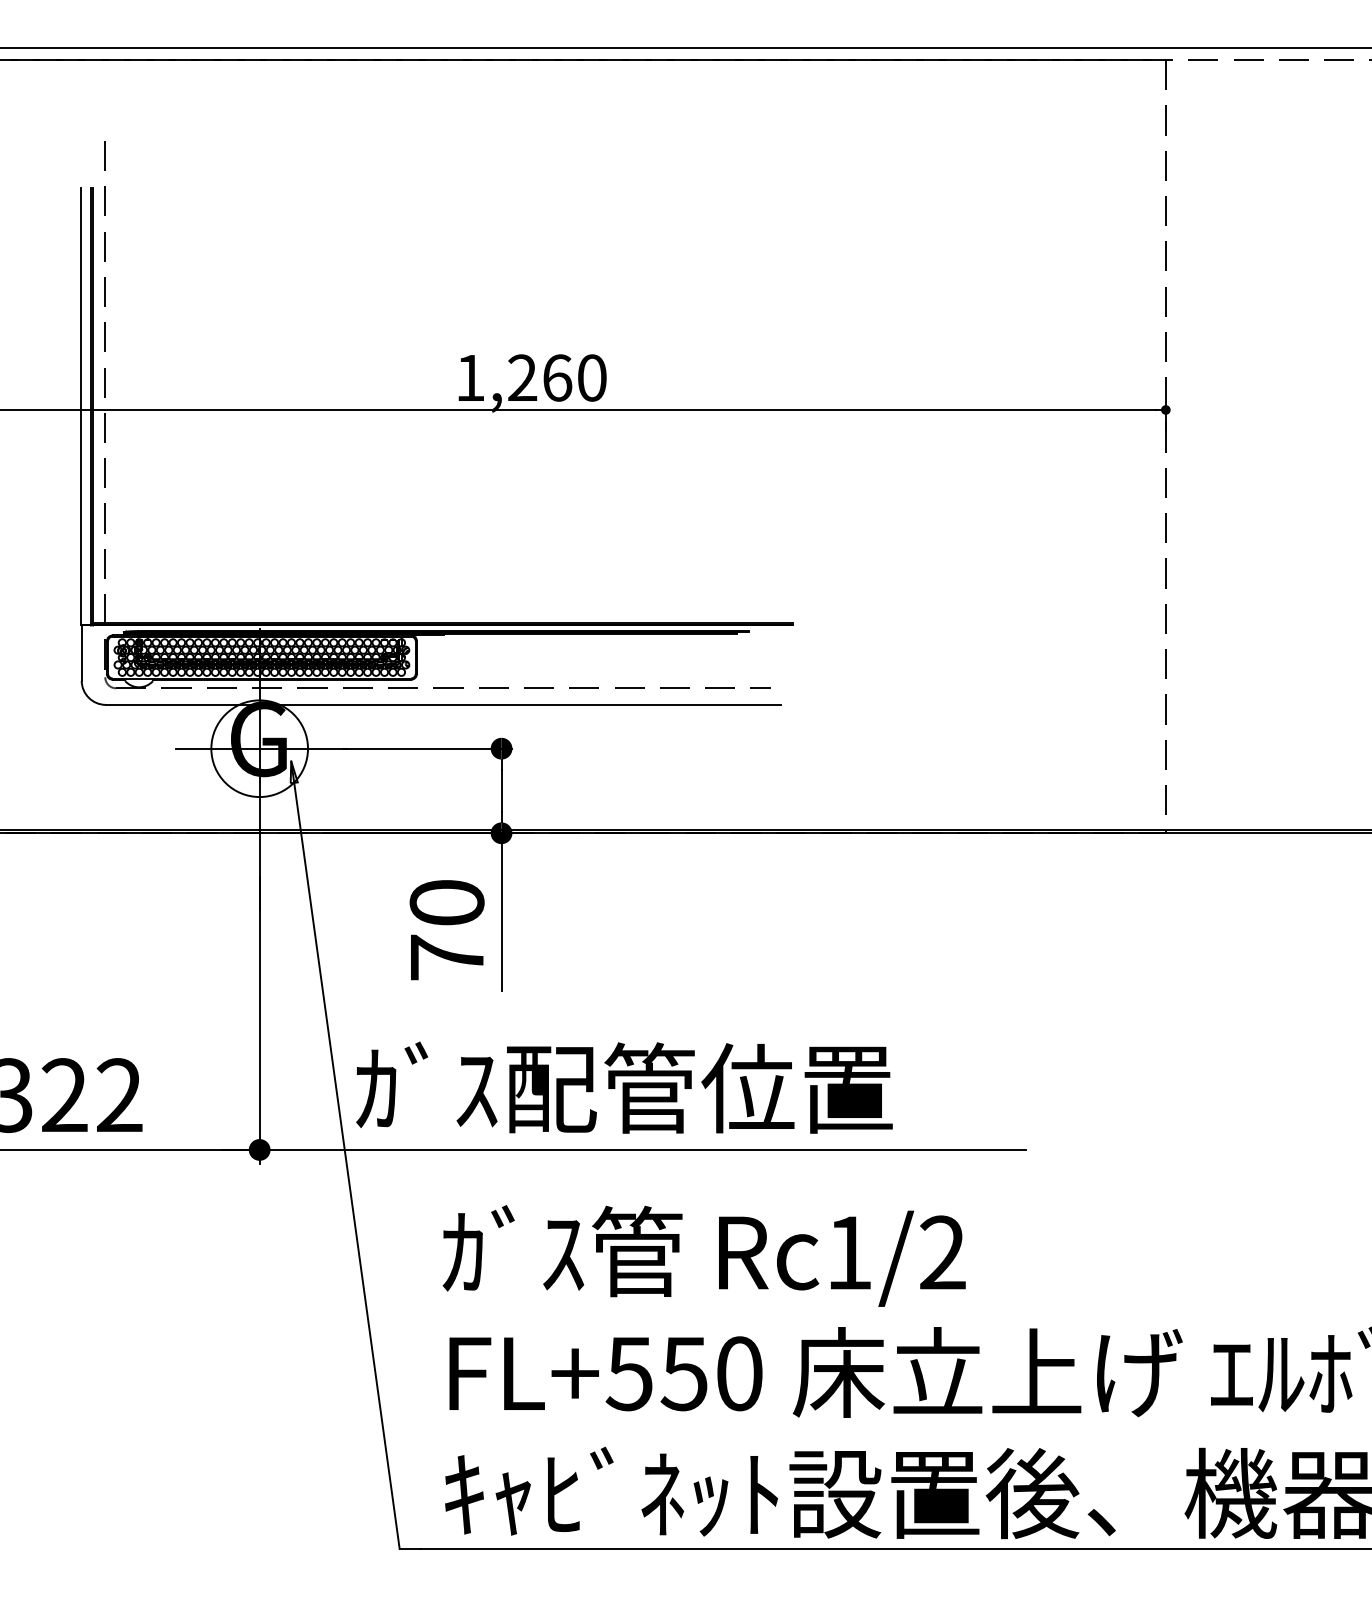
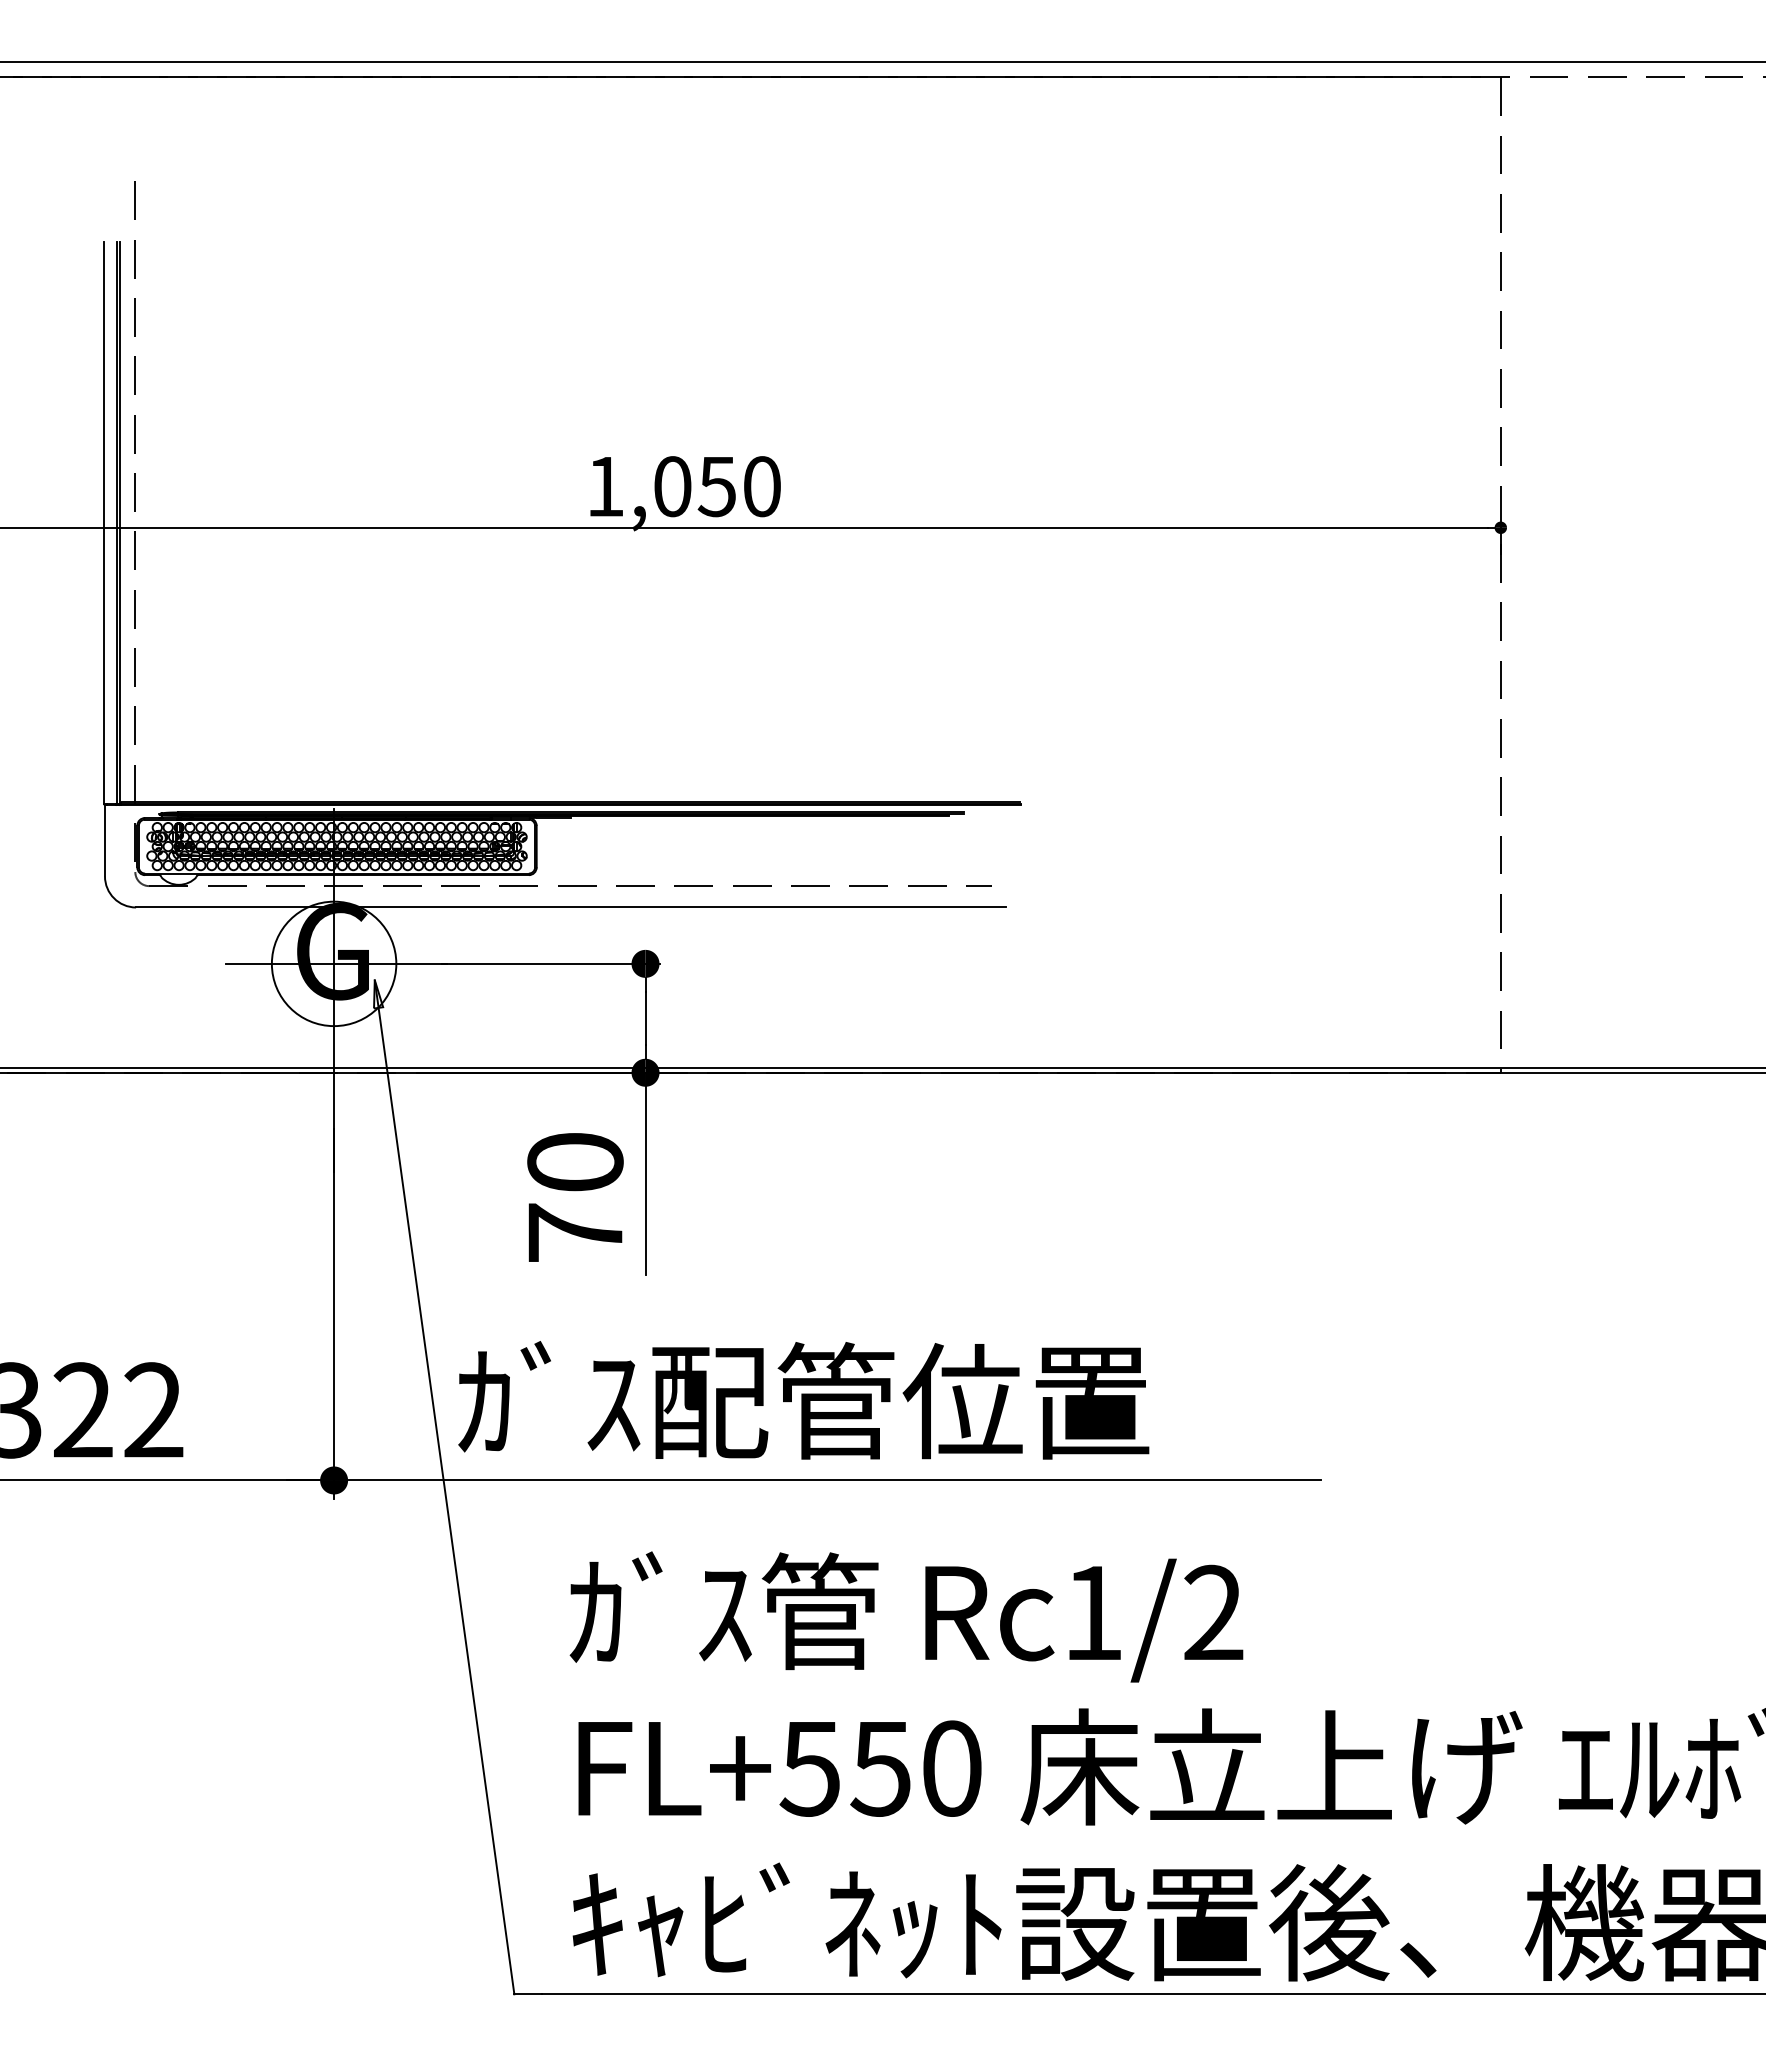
text: (540, 377) -> (695, 486), 1,260 -> 1,050

